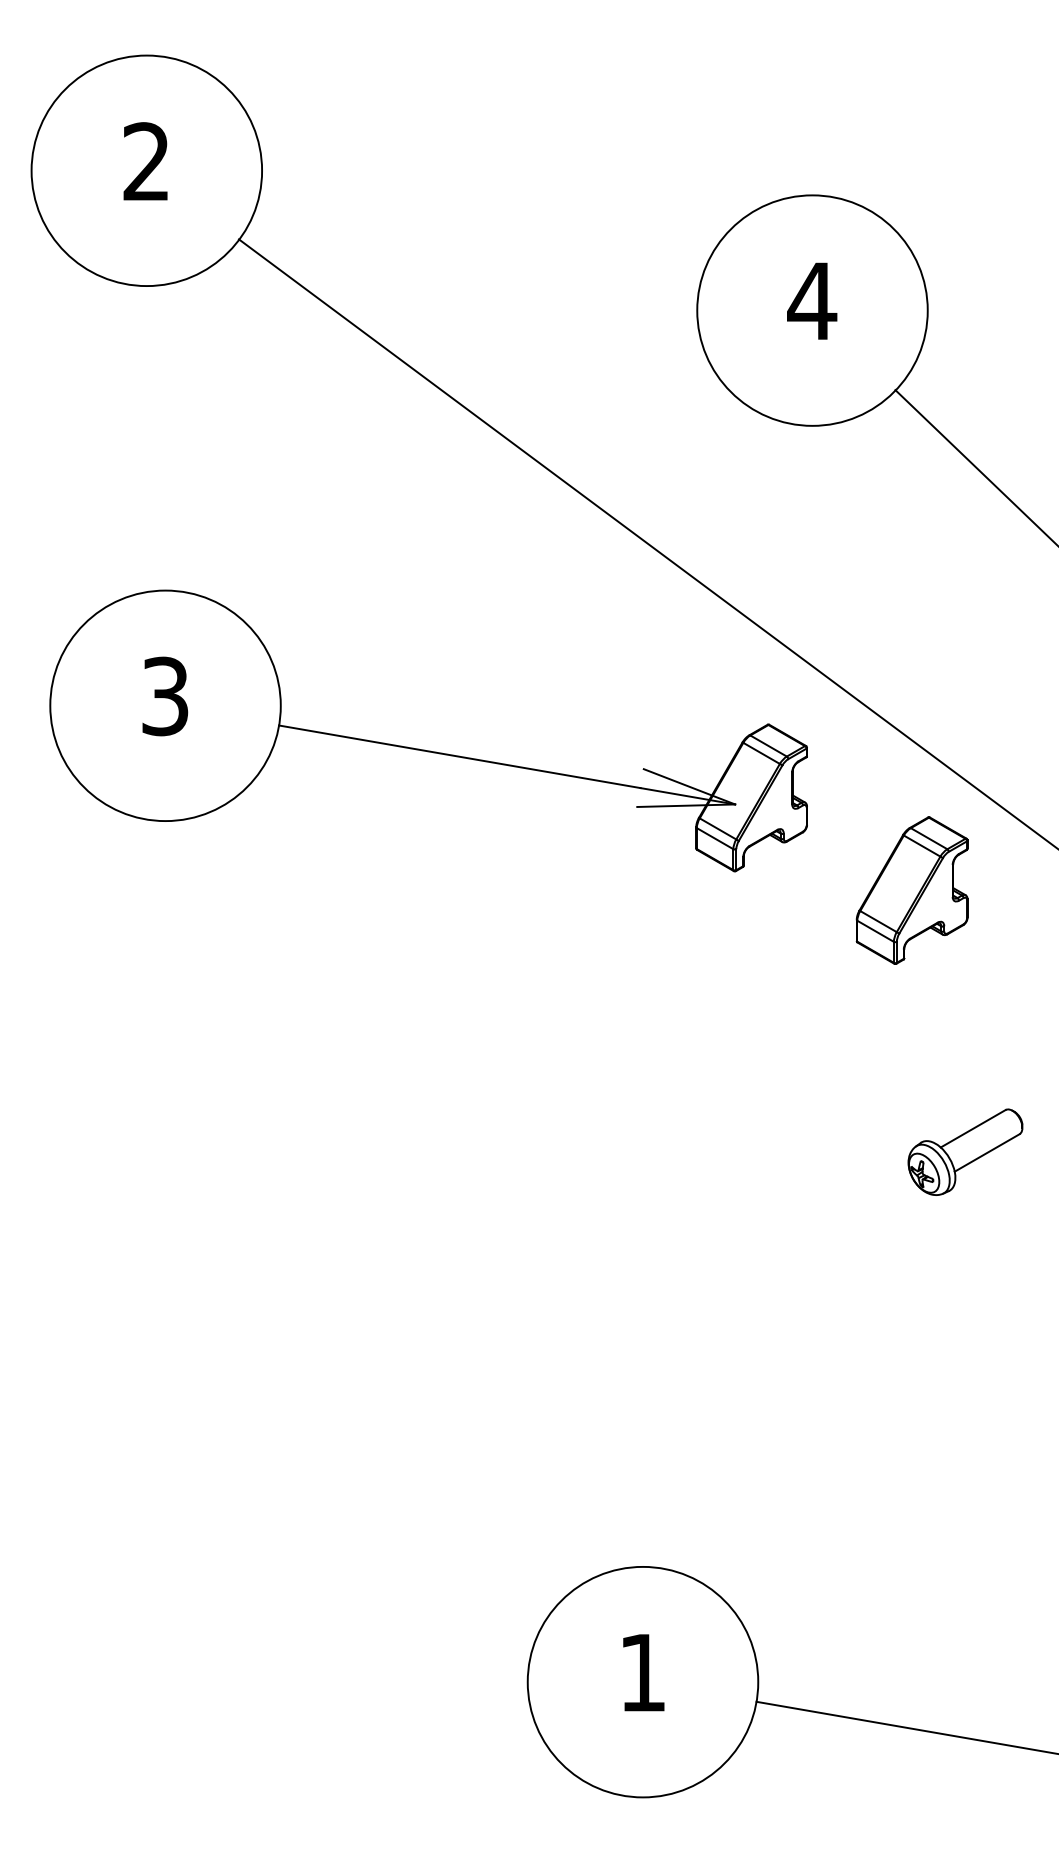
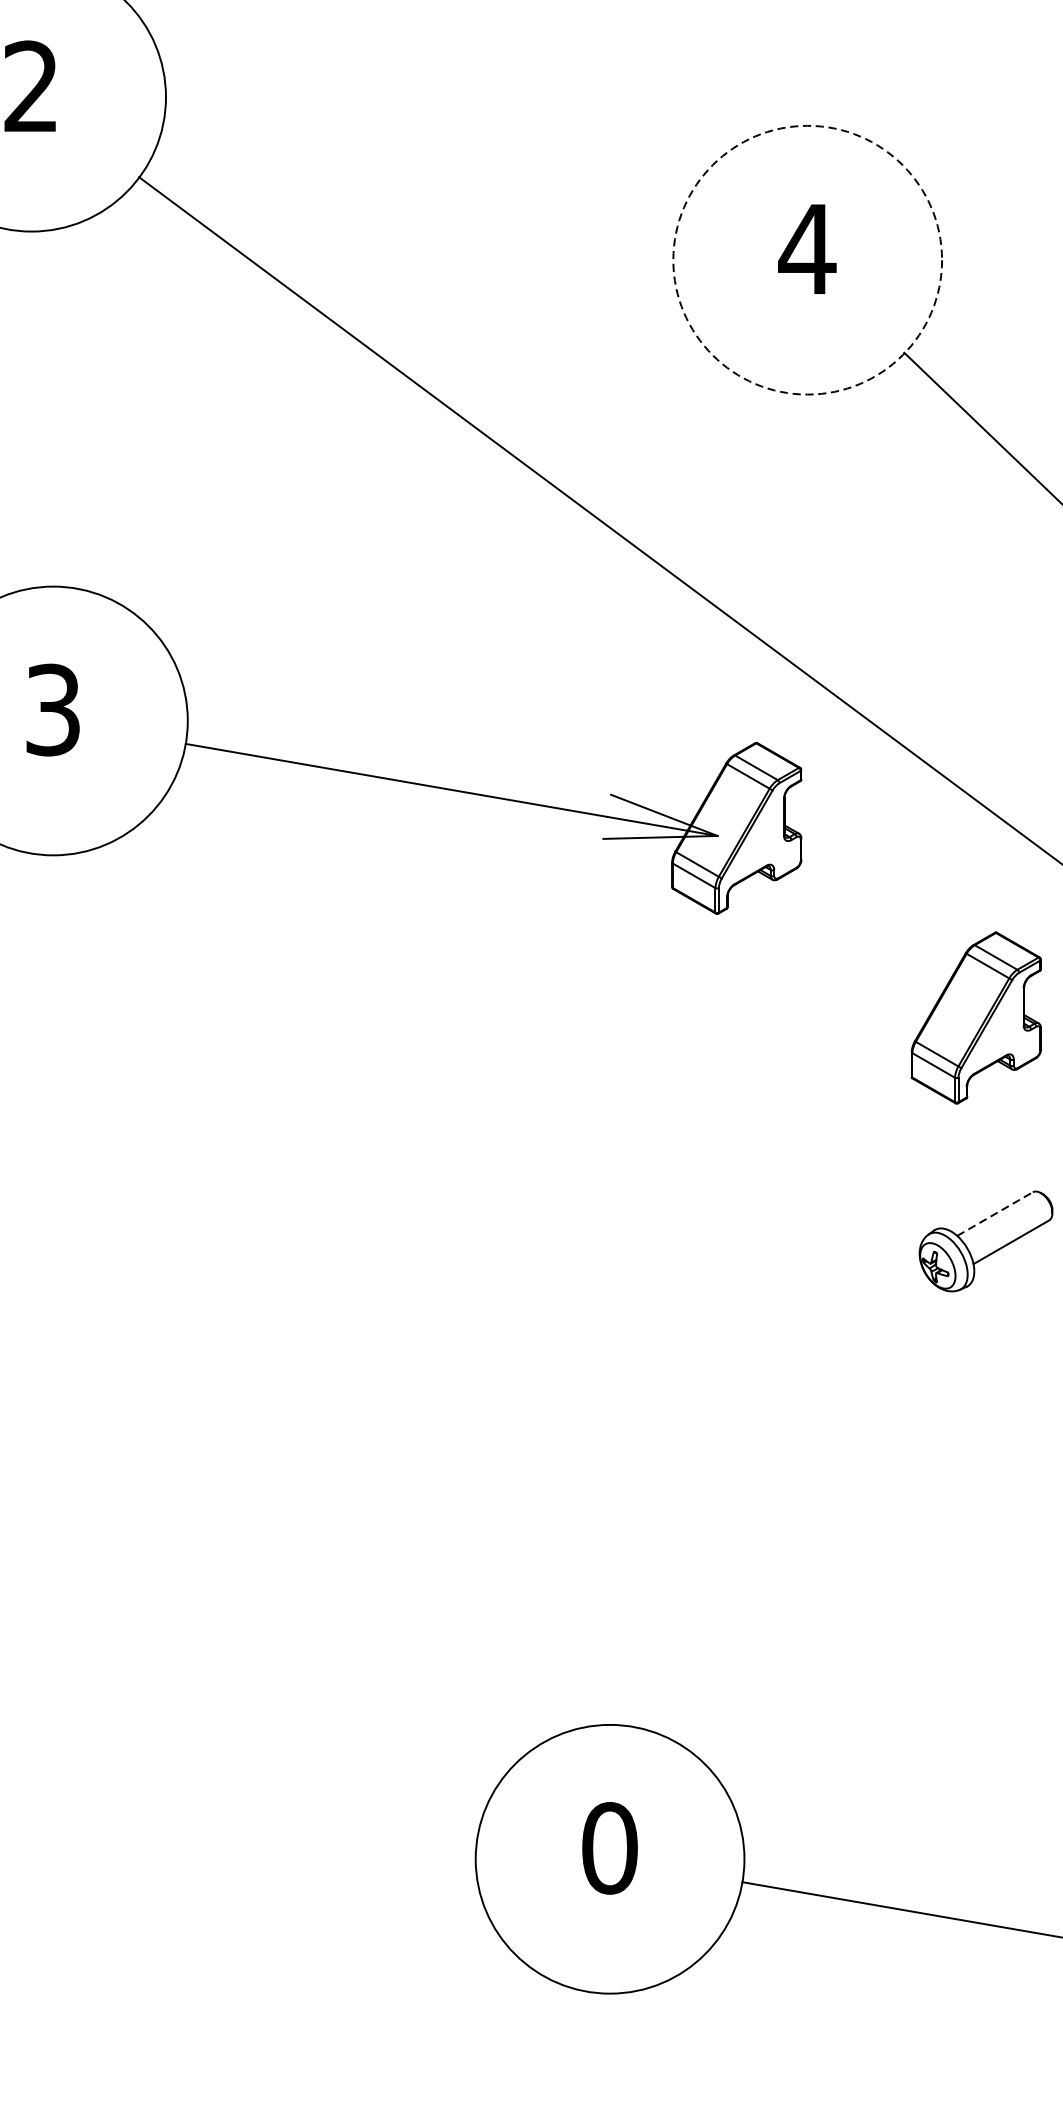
circle: (812, 310) -> (807, 260), solid -> dashed
part: (911, 890) -> (975, 1017), moved
line: (973, 1128) -> (995, 1213), solid -> dashed
text: (642, 1672) -> (609, 1848), 1 -> 0

